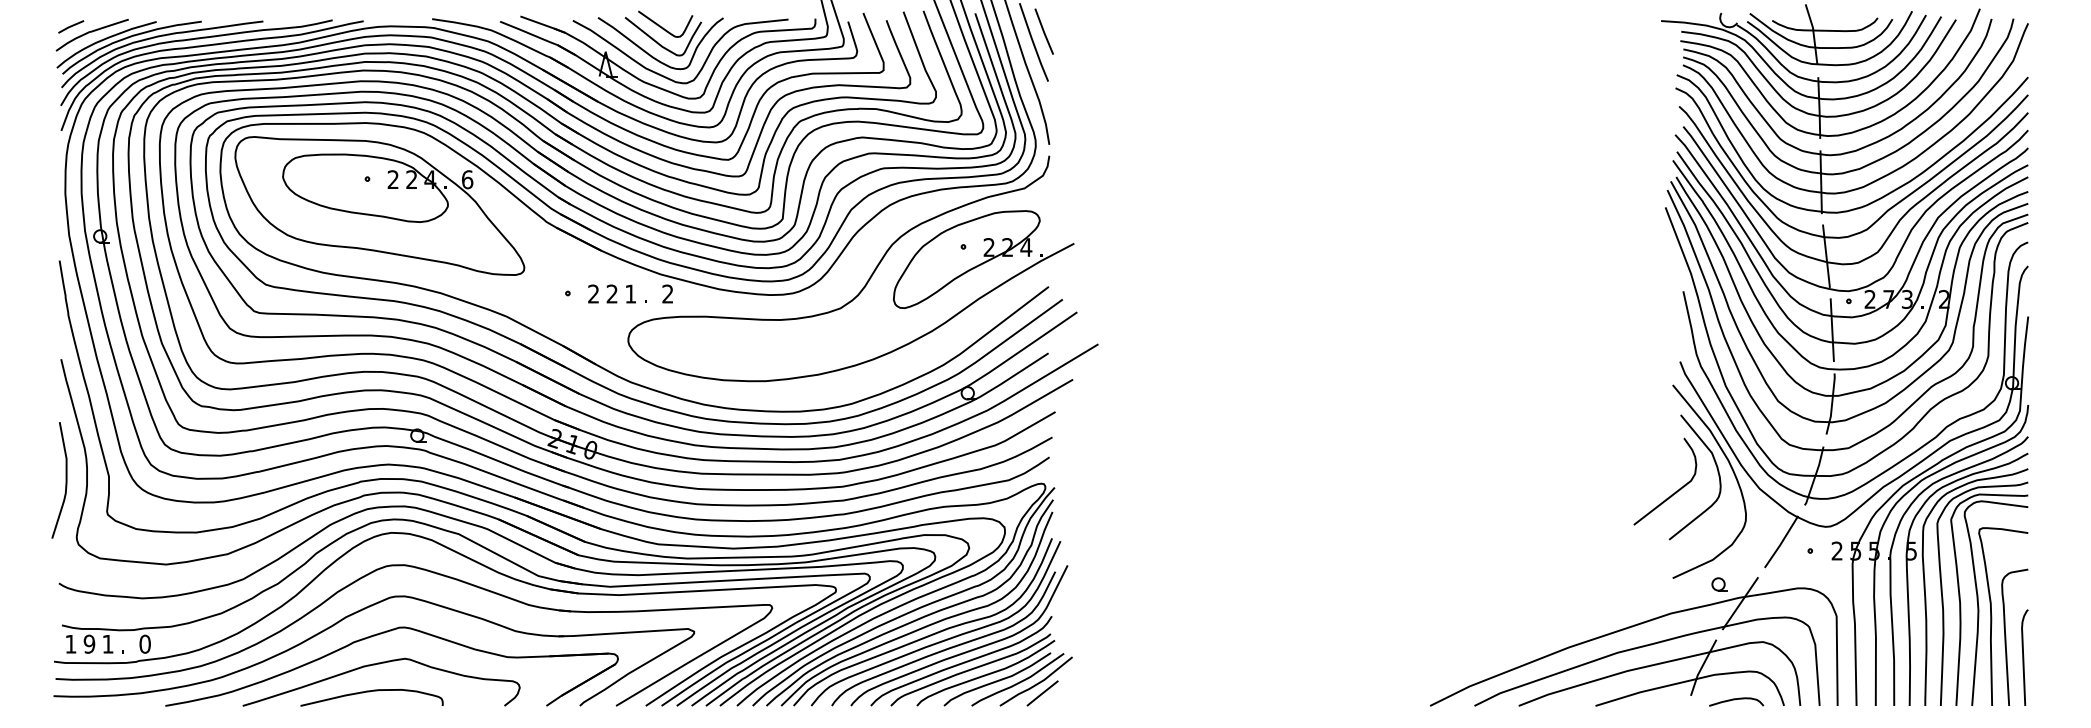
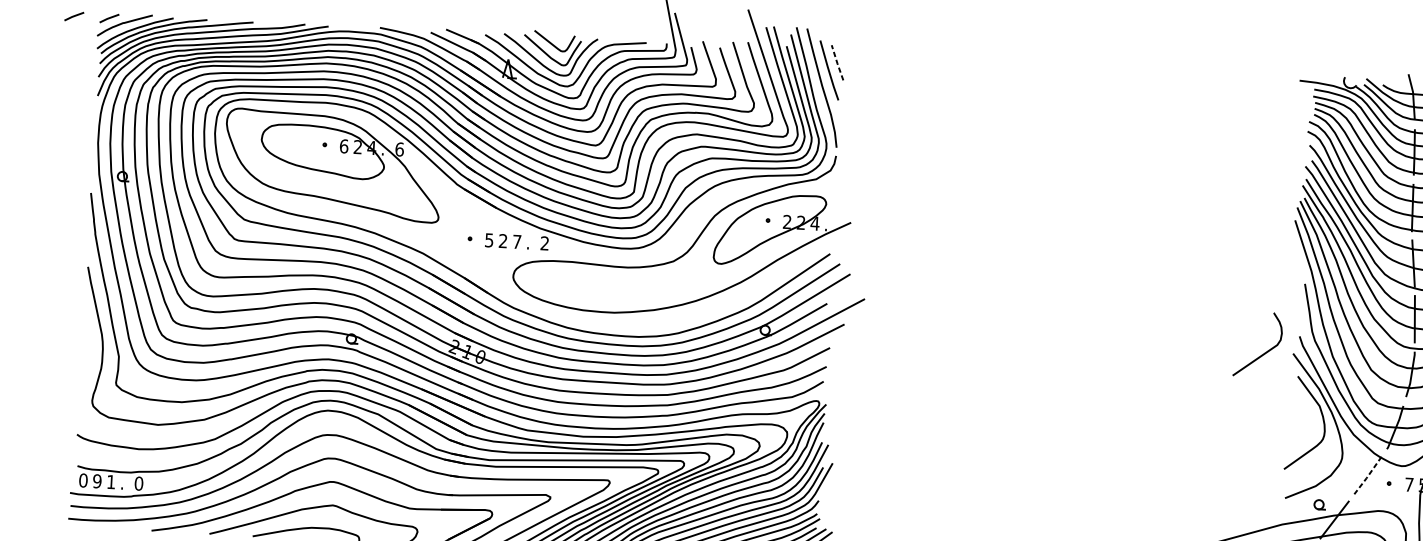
line: (24, 26) -> (74, 16), added
line: (1044, 32) -> (837, 63), solid -> dashed
text: (393, 179) -> (344, 146), 2 -> 6
text: (593, 293) -> (489, 239), 2 -> 5
text: (630, 293) -> (516, 241), 1 -> 7
curve: (65, 480) -> (86, 357), removed
curve: (1675, 491) -> (1265, 352), moved
line: (1781, 543) -> (1367, 476), solid -> dashed
text: (1836, 550) -> (1408, 484), 2 -> 7
text: (70, 643) -> (83, 479), 1 -> 0

